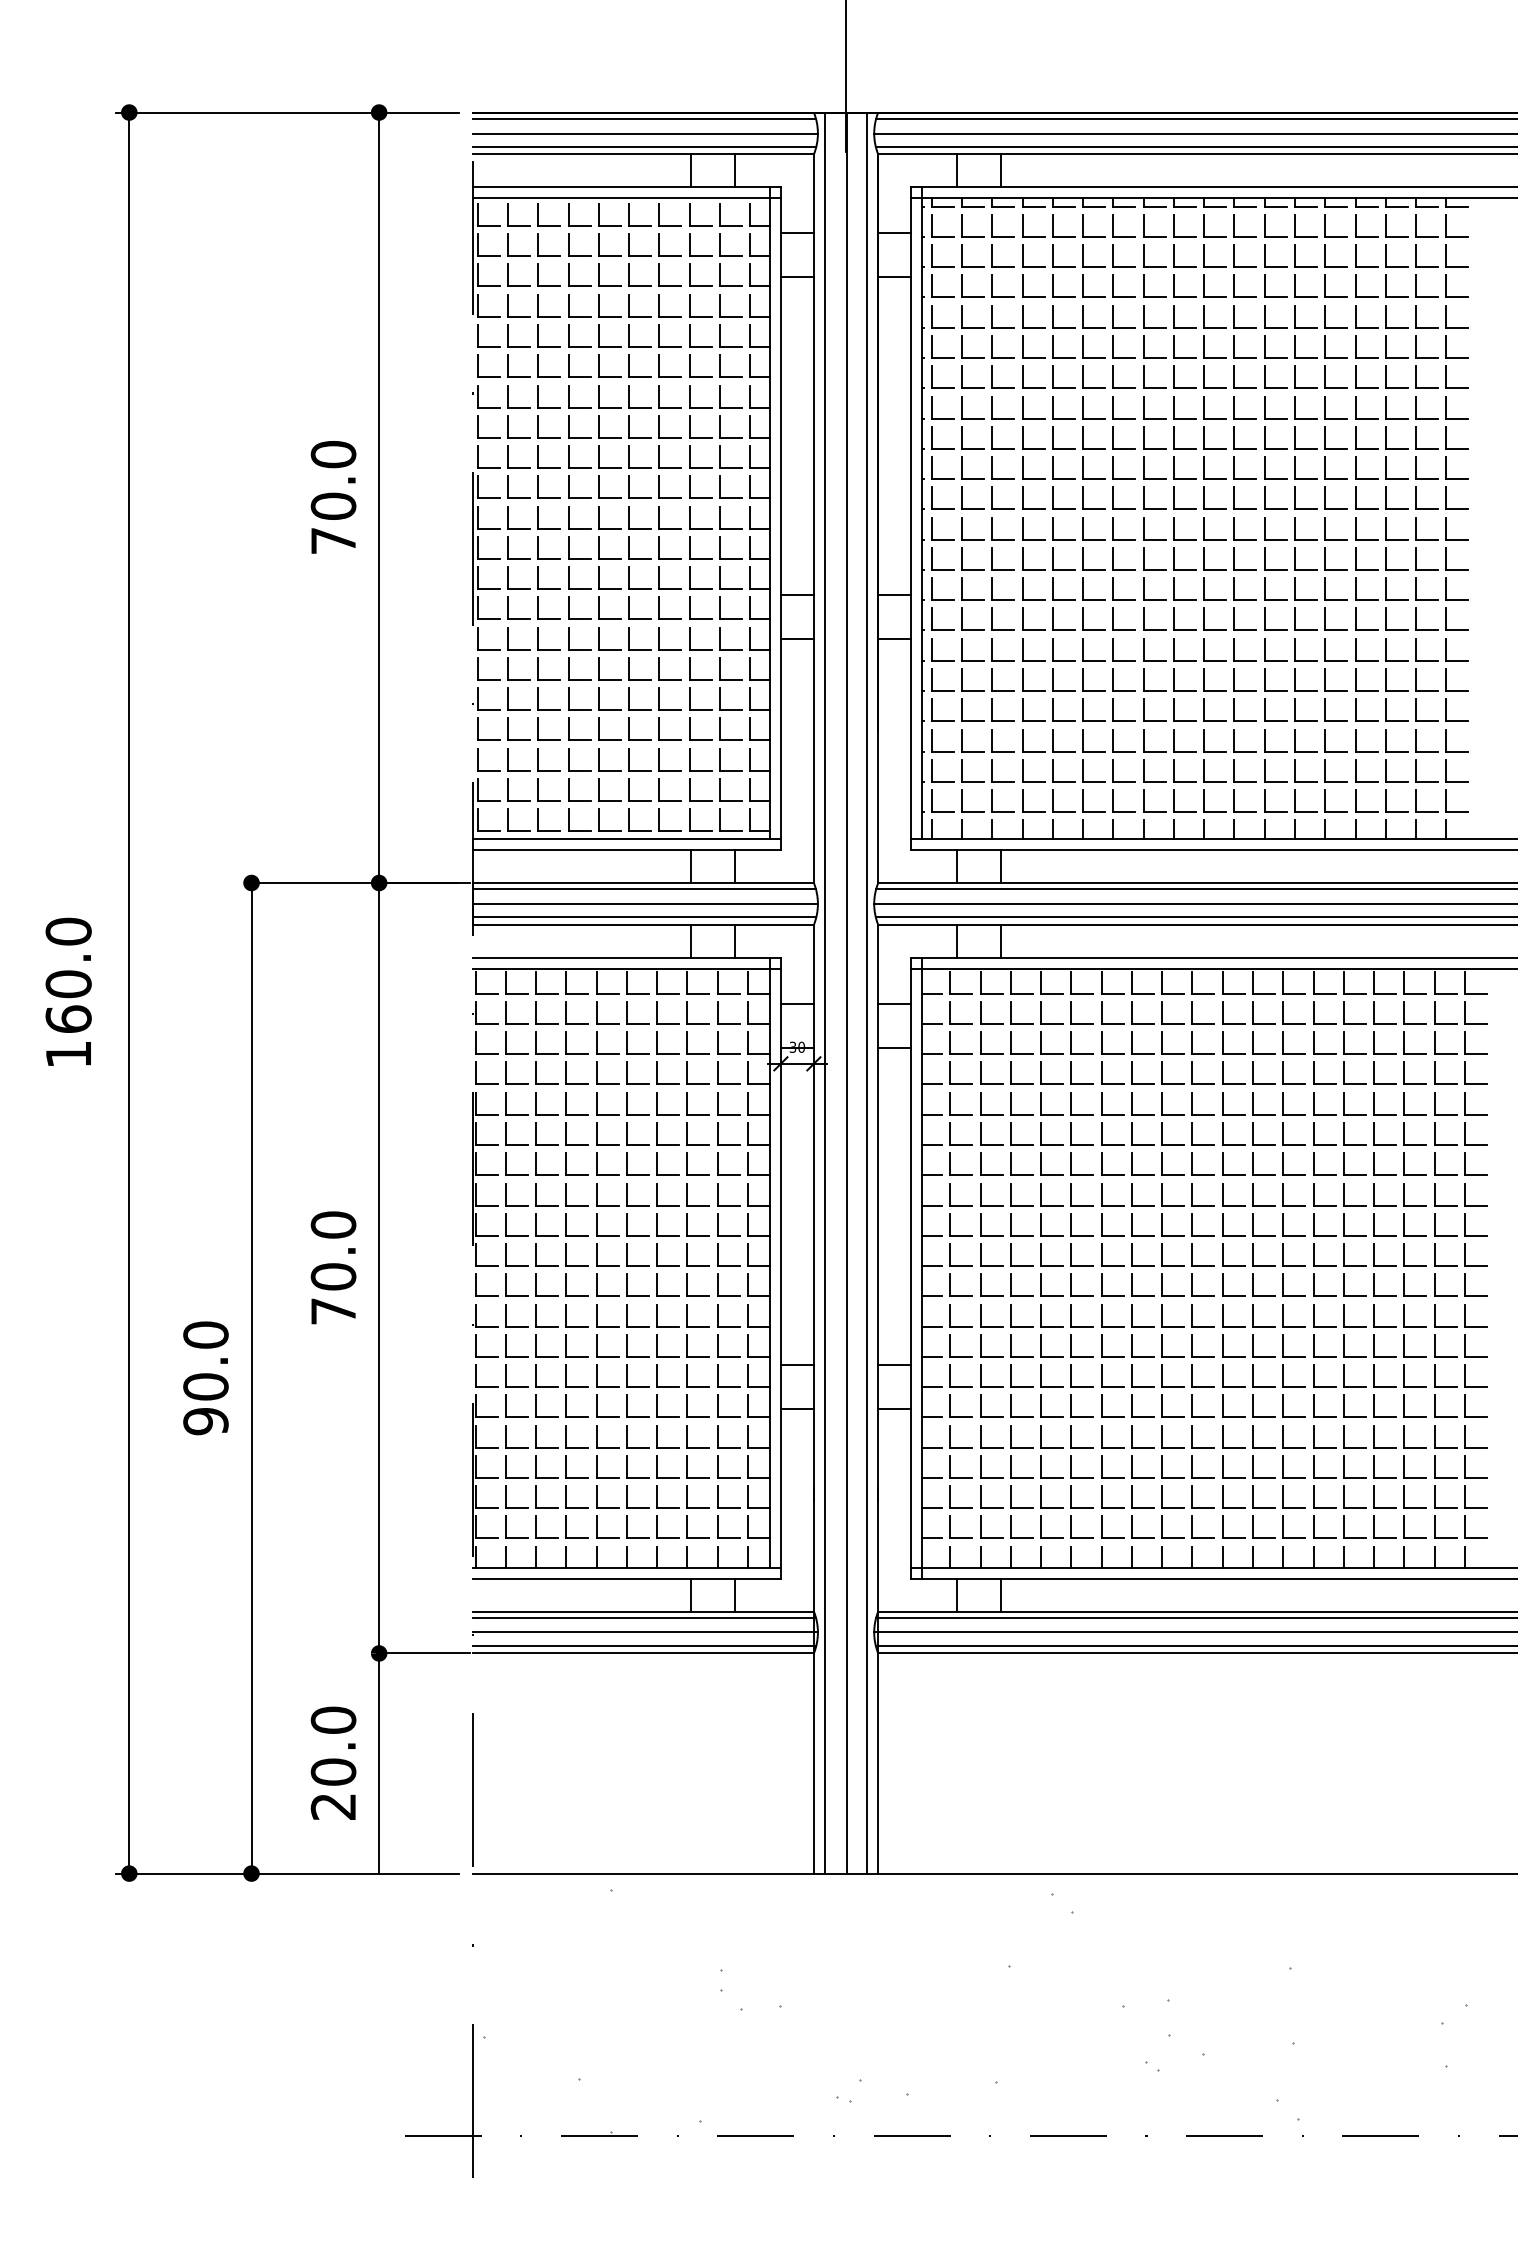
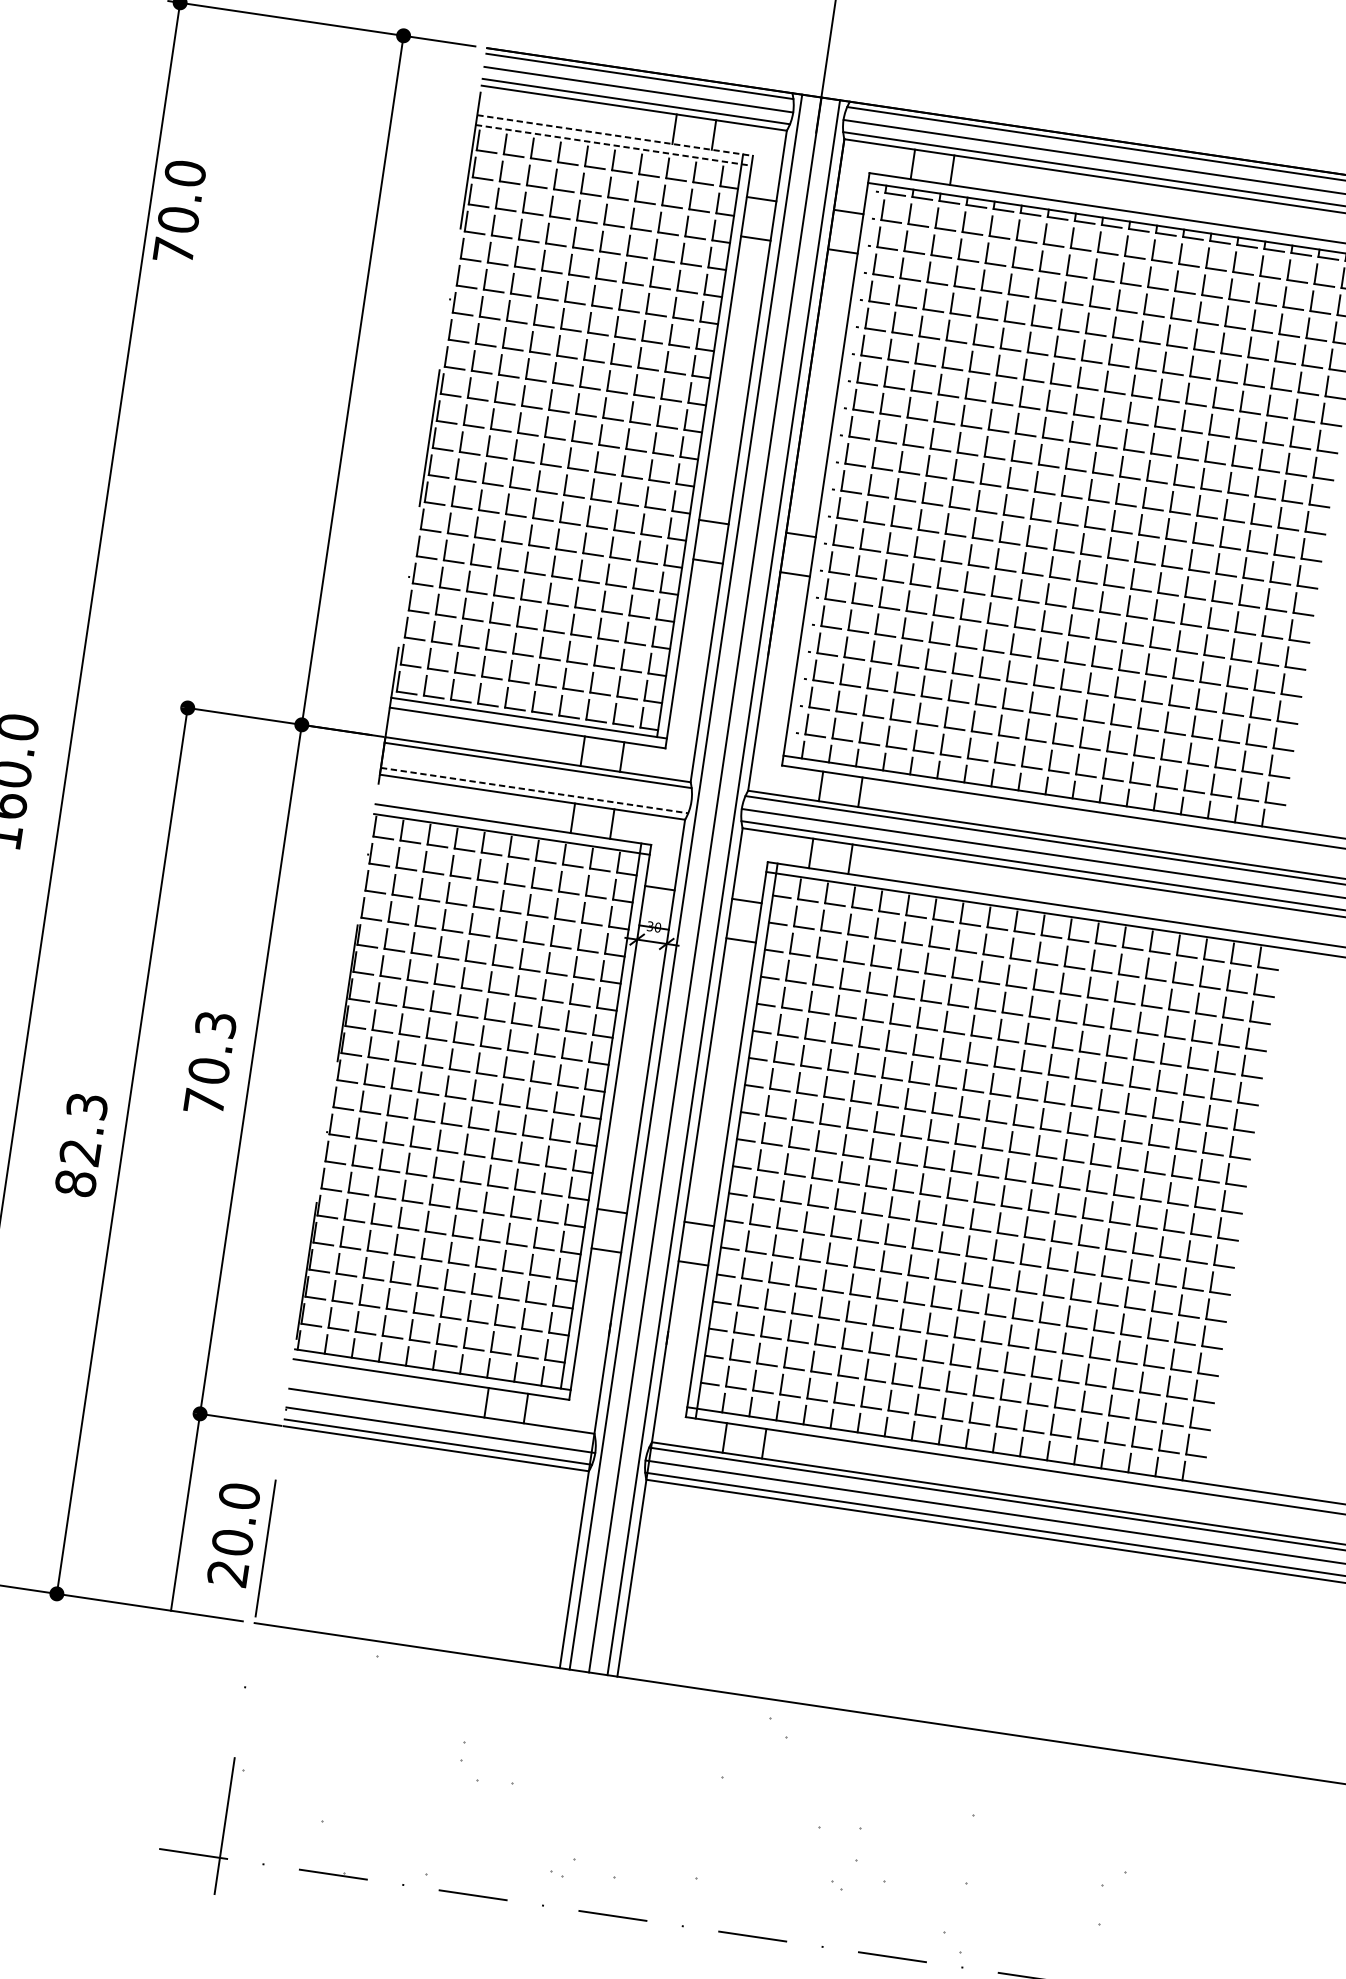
line: (627, 187) -> (615, 135), solid -> dashed
line: (627, 198) -> (614, 145), solid -> dashed
text: (333, 497) -> (179, 211), moved
line: (922, 512) -> (836, 465), removed
line: (644, 903) -> (536, 778), removed
line: (644, 917) -> (534, 790), solid -> dashed
text: (333, 1224) -> (215, 1024), 70.0 -> 70.3
text: (205, 1378) -> (81, 1145), 90.0 -> 82.3
line: (643, 1617) -> (441, 1416), removed
text: (333, 1762) -> (233, 1534), moved

